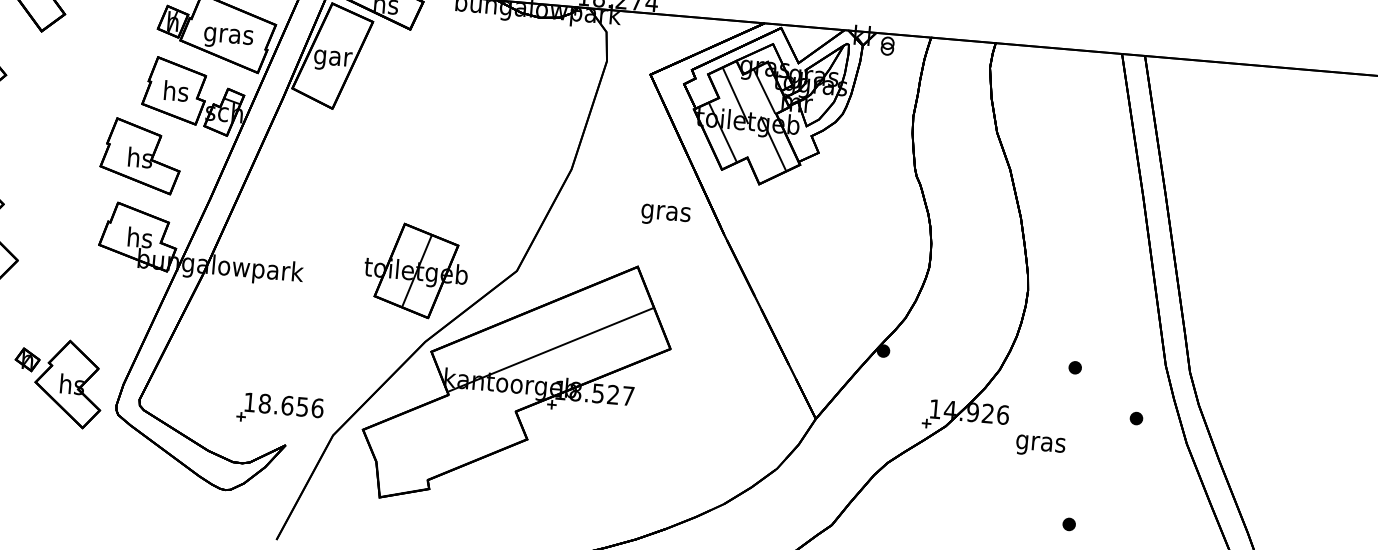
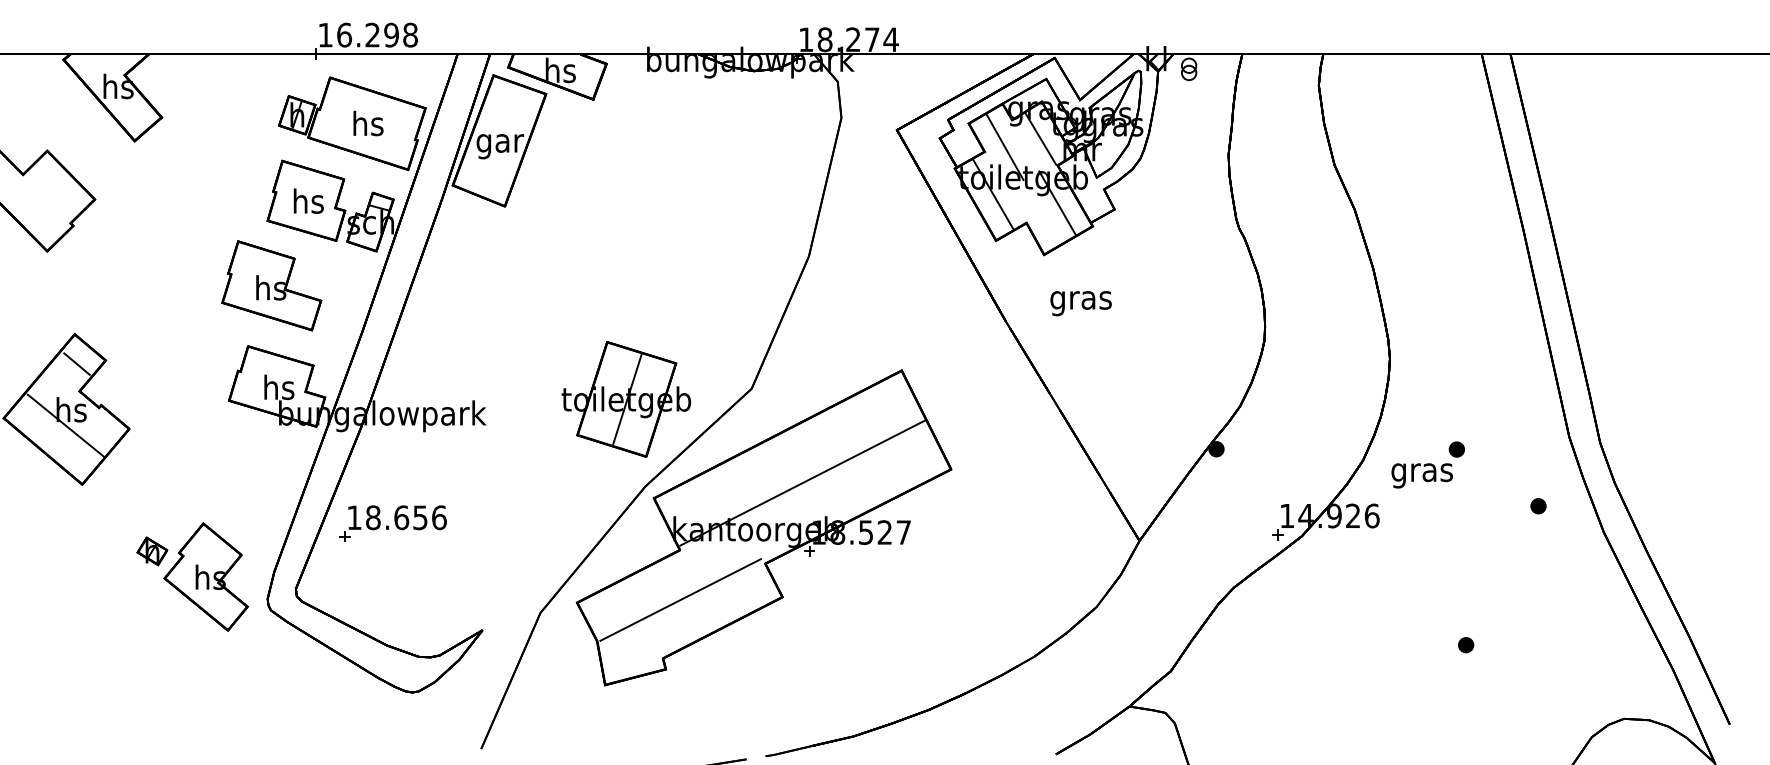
text: (228, 35) -> (367, 126), gras -> hs
text: (665, 215) -> (1080, 303), moved
part: (279, 409) -> (392, 523), moved
line: (445, 434) -> (680, 599), added
text: (1040, 445) -> (1421, 475), moved

